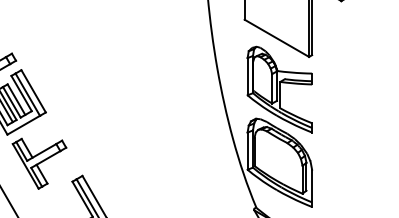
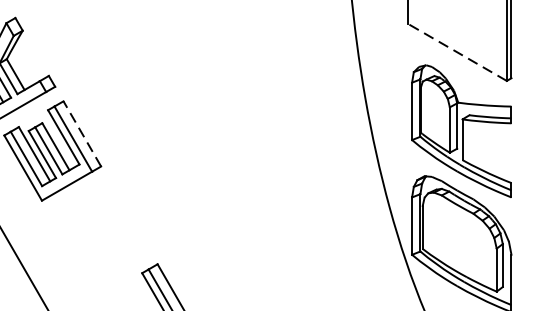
line: (276, 38) -> (456, 52), solid -> dashed
line: (33, 90) -> (82, 132), solid -> dashed
part: (39, 163) -> (91, 245), removed

